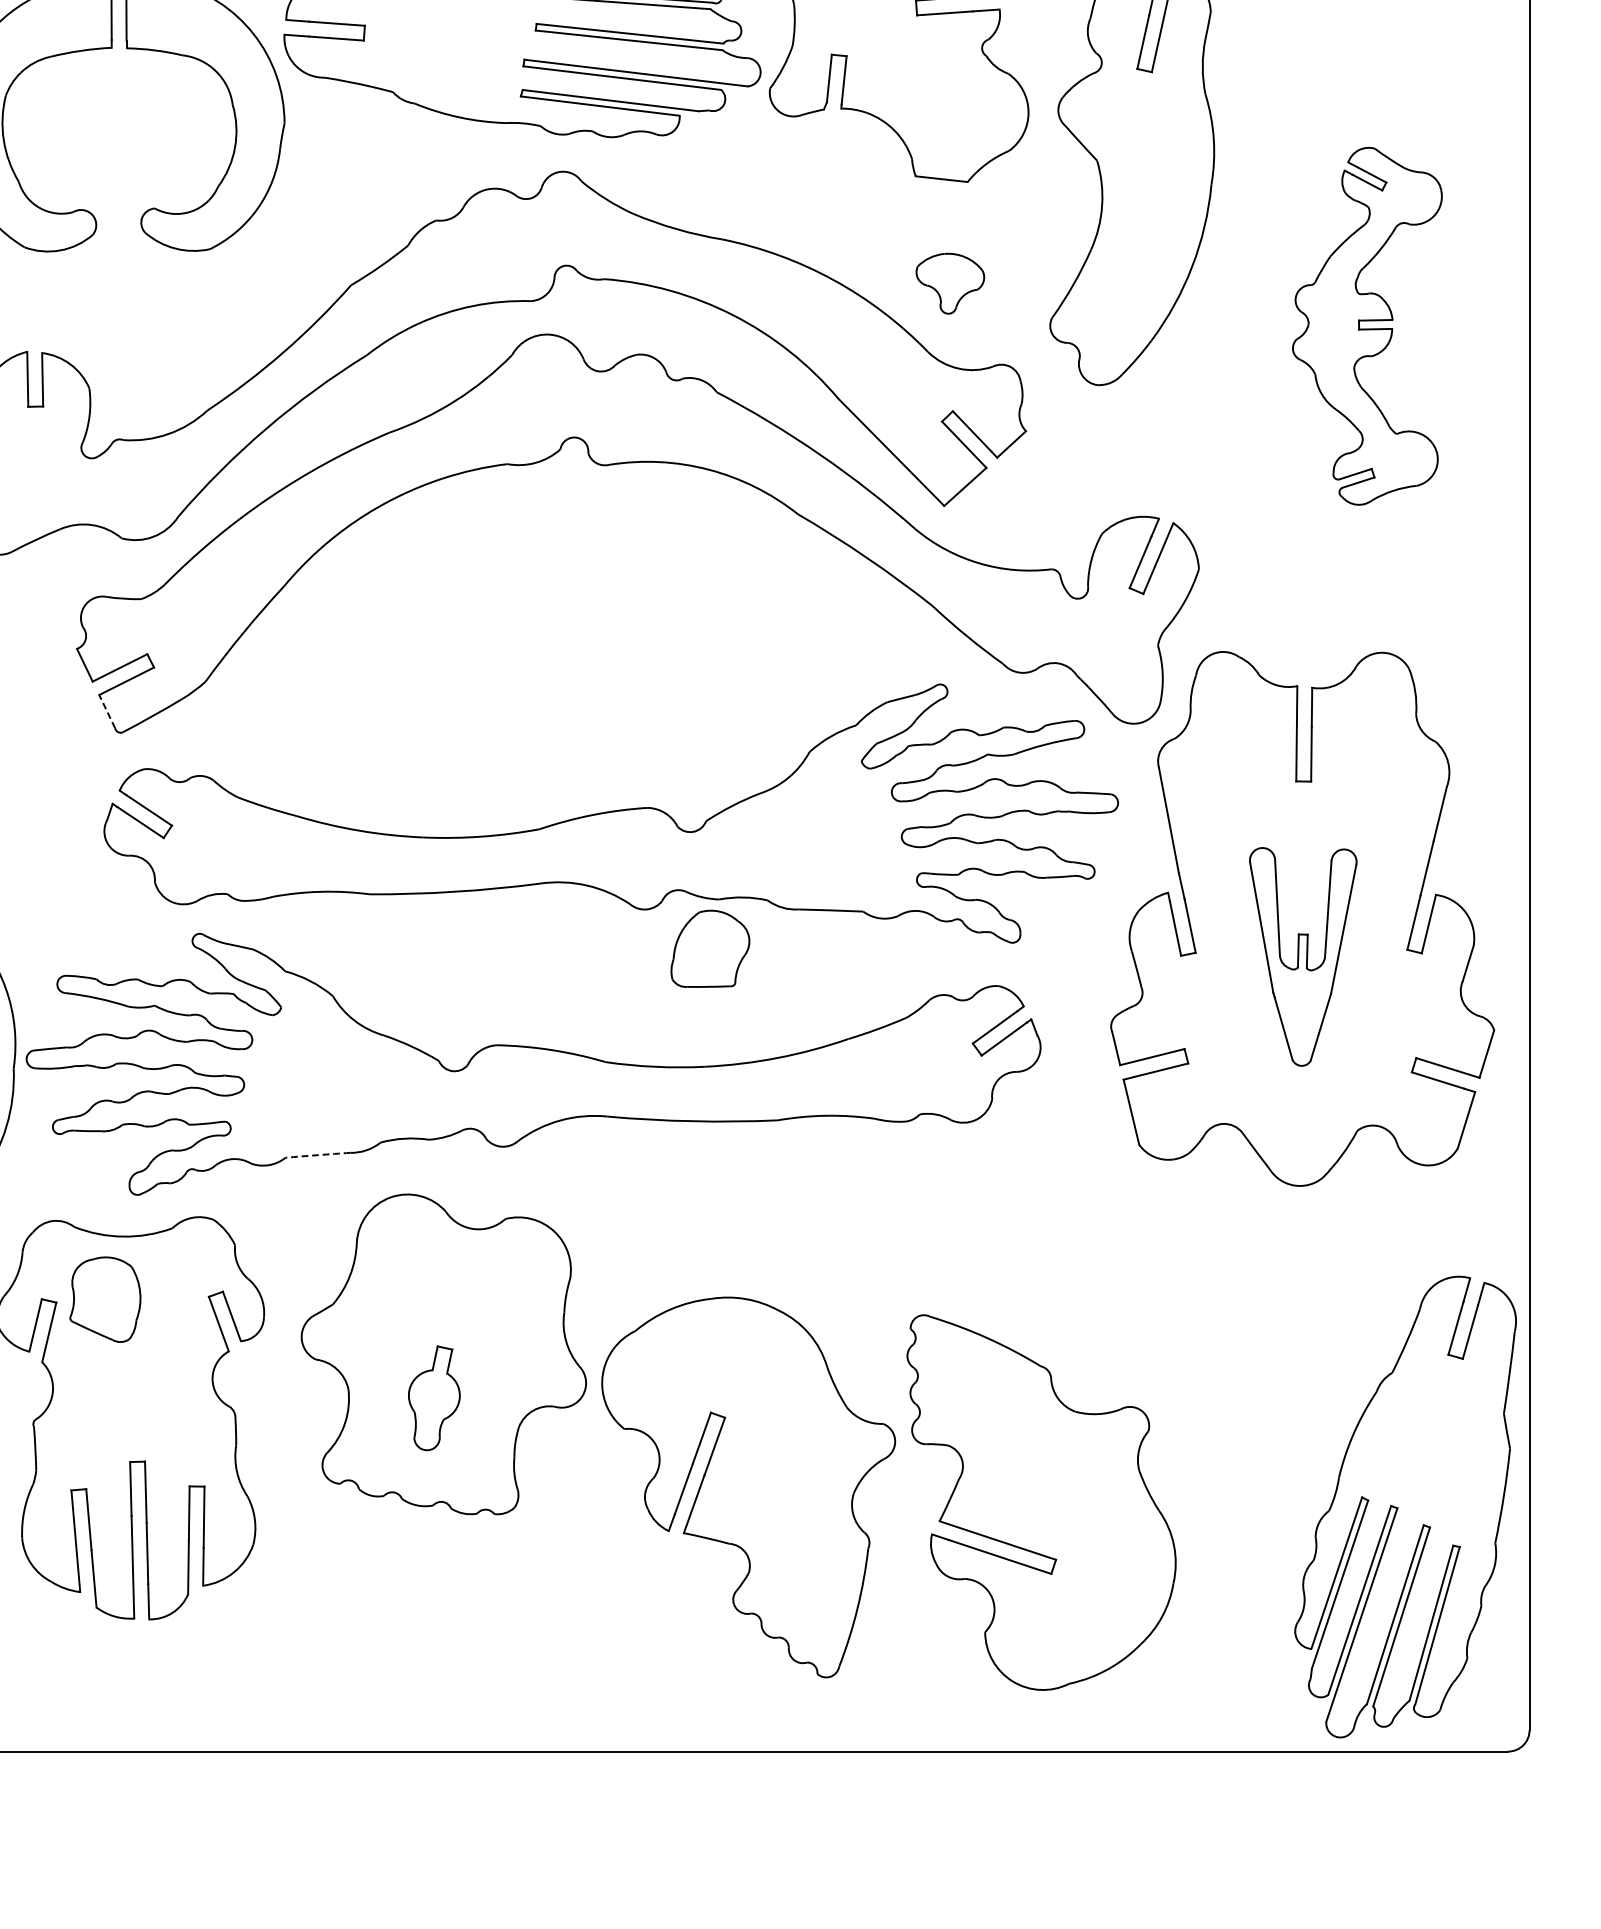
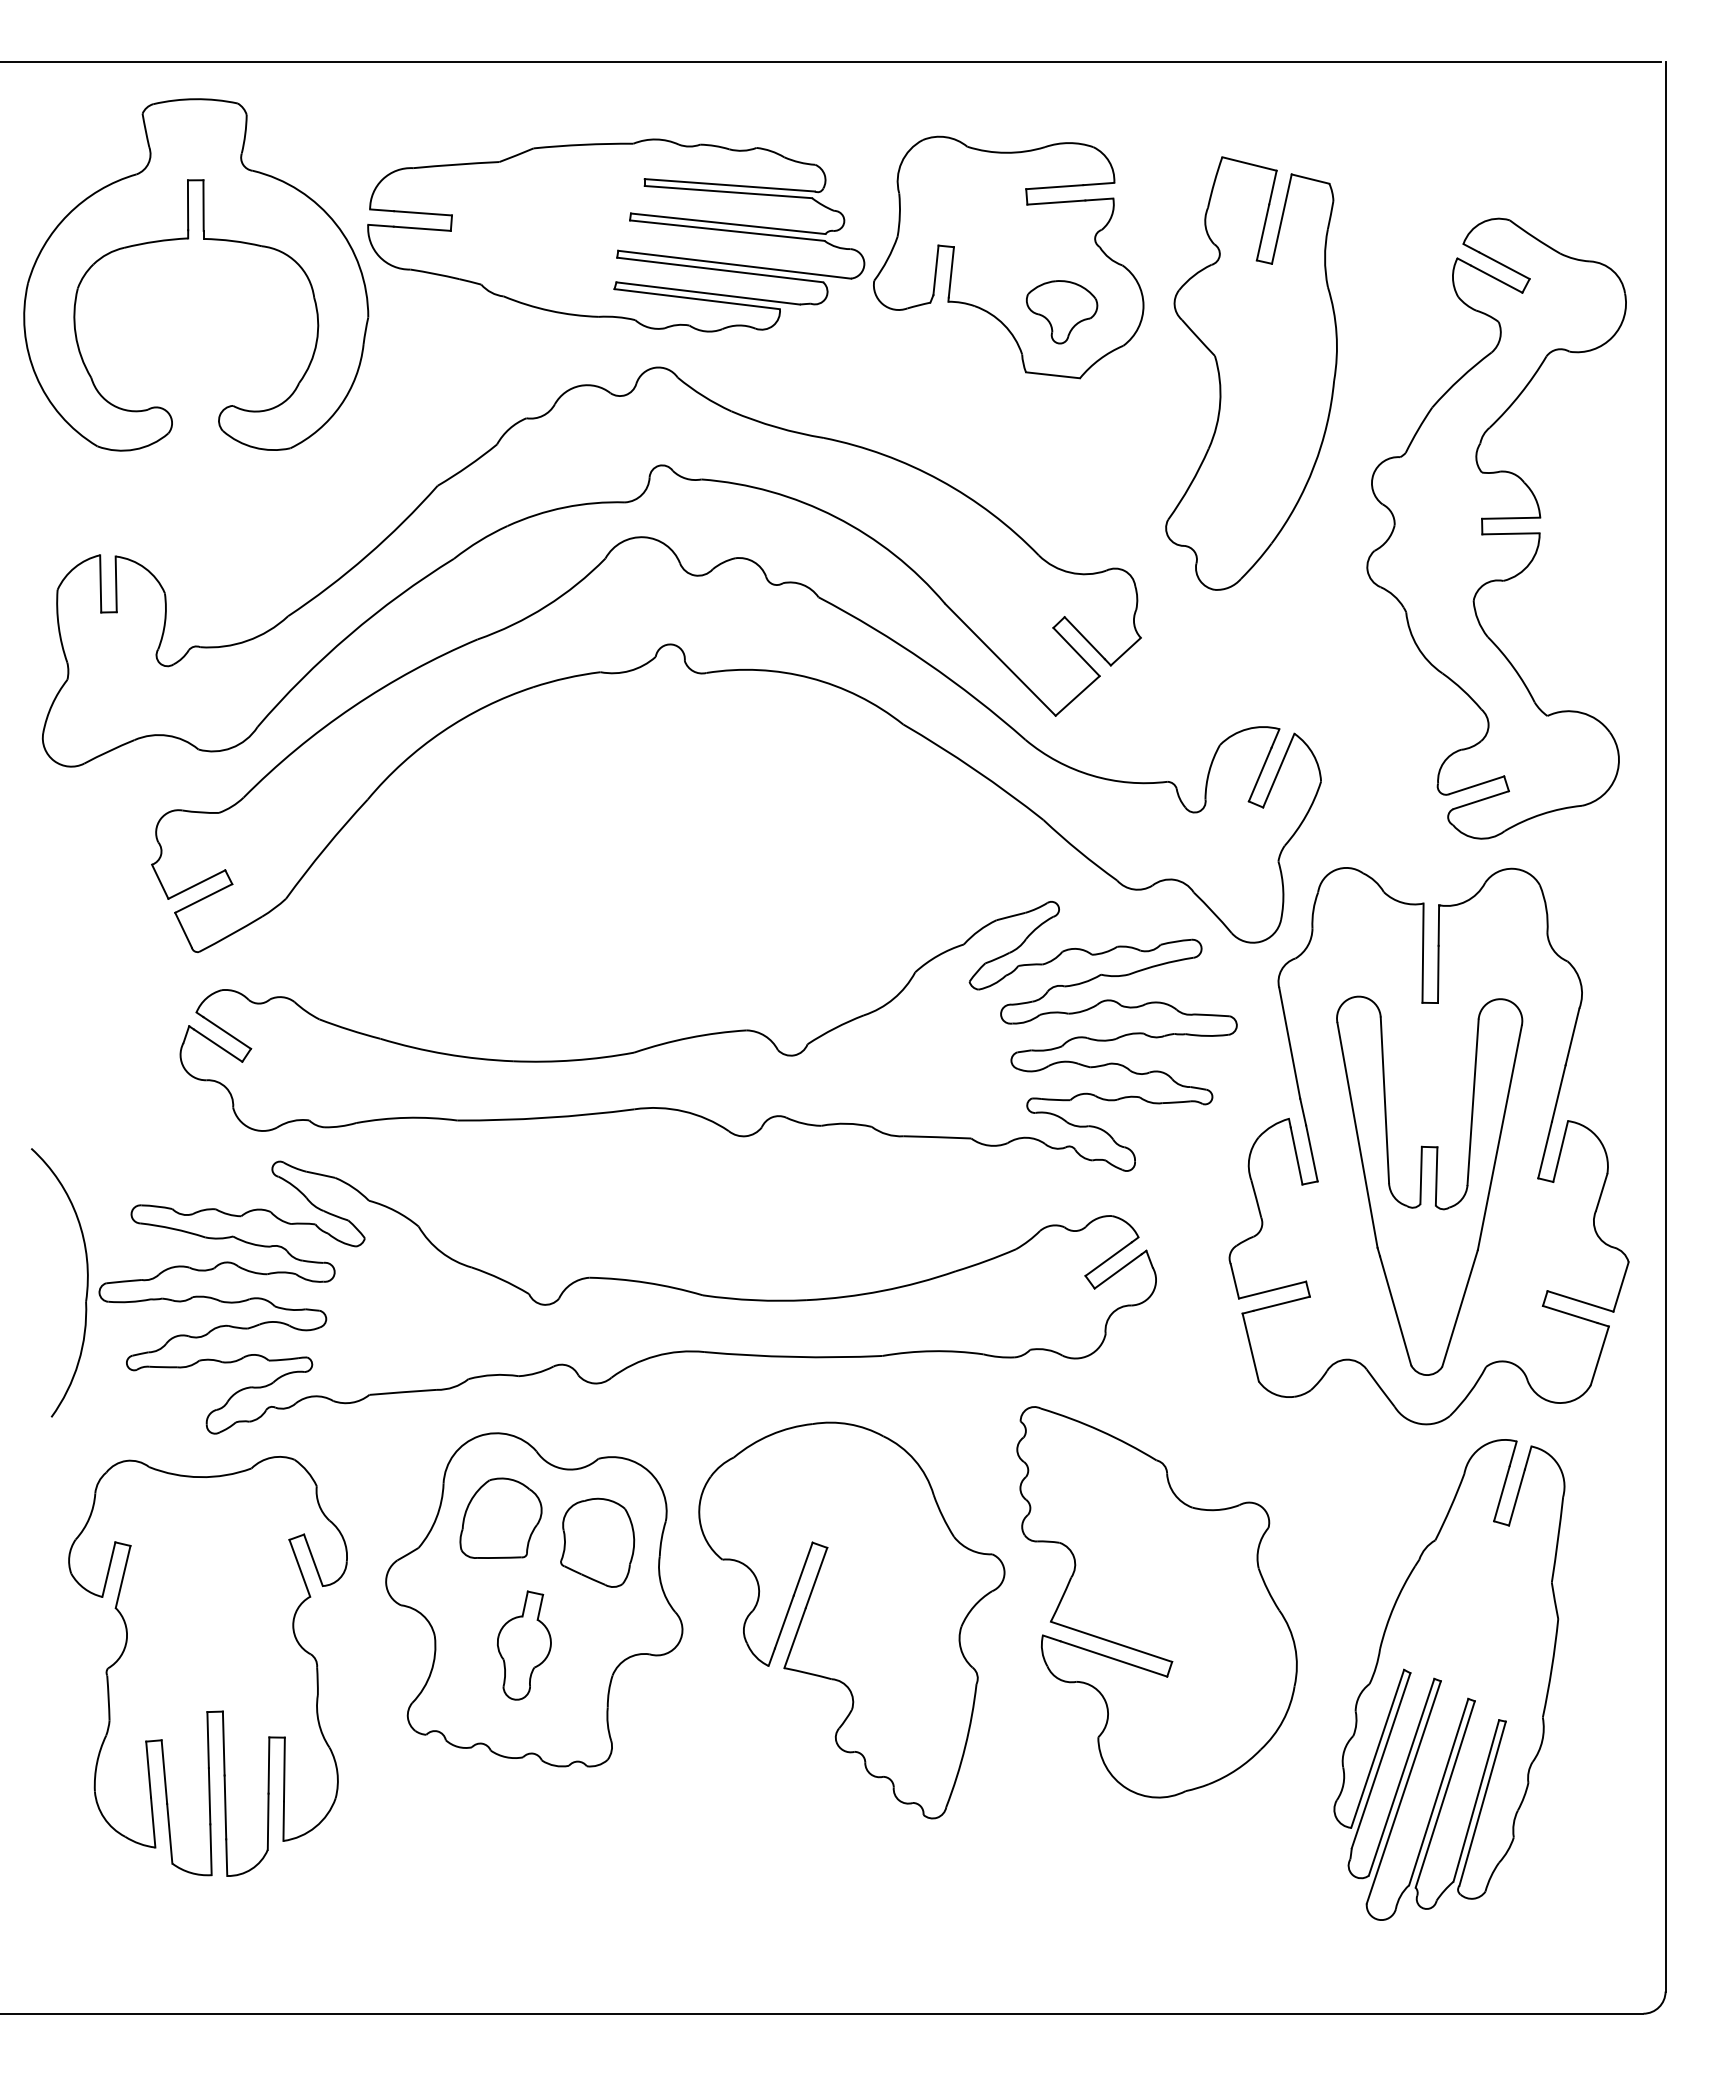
part: (950, 283) -> (1062, 312), moved
part: (1367, 326) -> (1496, 528), size x1.67
line: (107, 711) -> (183, 929), dashed -> solid
part: (709, 948) -> (500, 1517), moved
part: (1303, 956) -> (1429, 1185), size x1.67
arc: (318, 1155) -> (403, 1392), dashed -> solid
part: (105, 1299) -> (597, 1542), moved
part: (748, 1487) -> (851, 1620), moved
part: (1041, 1502) -> (1156, 1602), moved
part: (1405, 1506) -> (1449, 1679), moved

